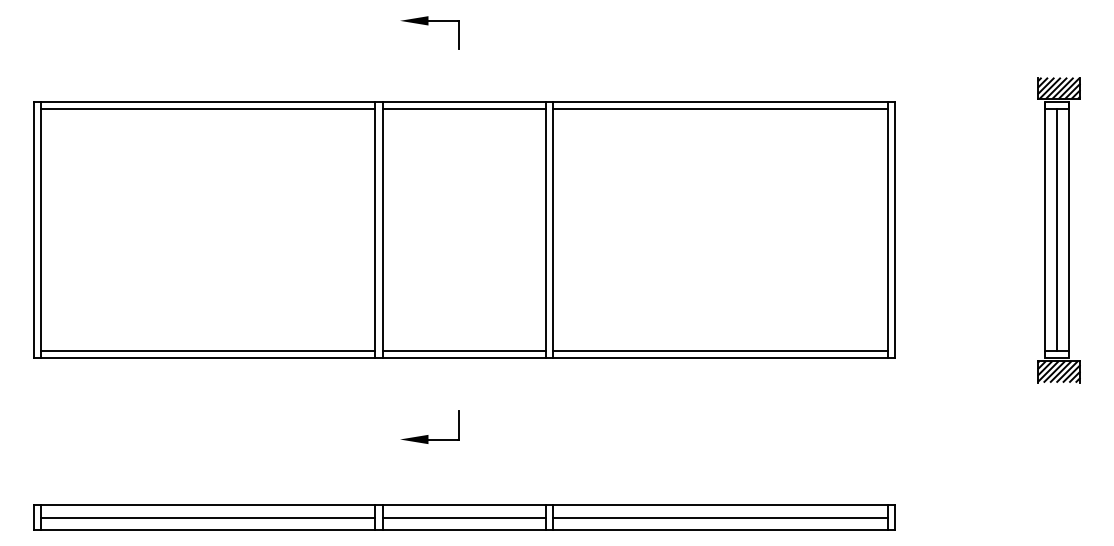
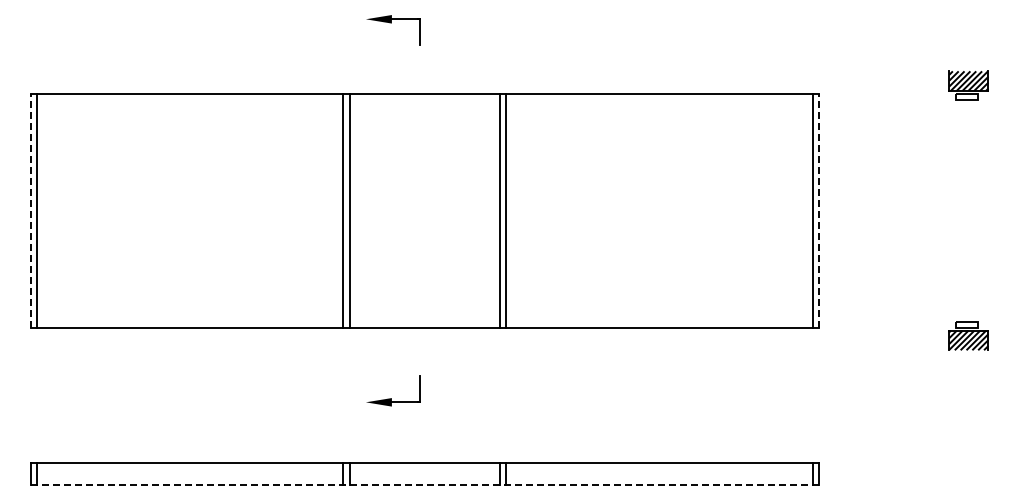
line: (208, 109) -> (190, 100), removed
line: (464, 109) -> (424, 100), removed
line: (720, 109) -> (659, 100), removed
line: (1044, 226) -> (955, 207), removed
line: (1069, 226) -> (978, 207), removed
line: (33, 229) -> (30, 210), solid -> dashed
line: (895, 229) -> (819, 210), solid -> dashed
line: (1056, 229) -> (966, 210), removed
line: (208, 351) -> (190, 321), removed
line: (464, 351) -> (424, 321), removed
line: (720, 351) -> (659, 321), removed
line: (208, 517) -> (190, 473), removed
line: (464, 517) -> (424, 473), removed
line: (720, 517) -> (659, 473), removed
line: (464, 529) -> (424, 484), solid -> dashed

